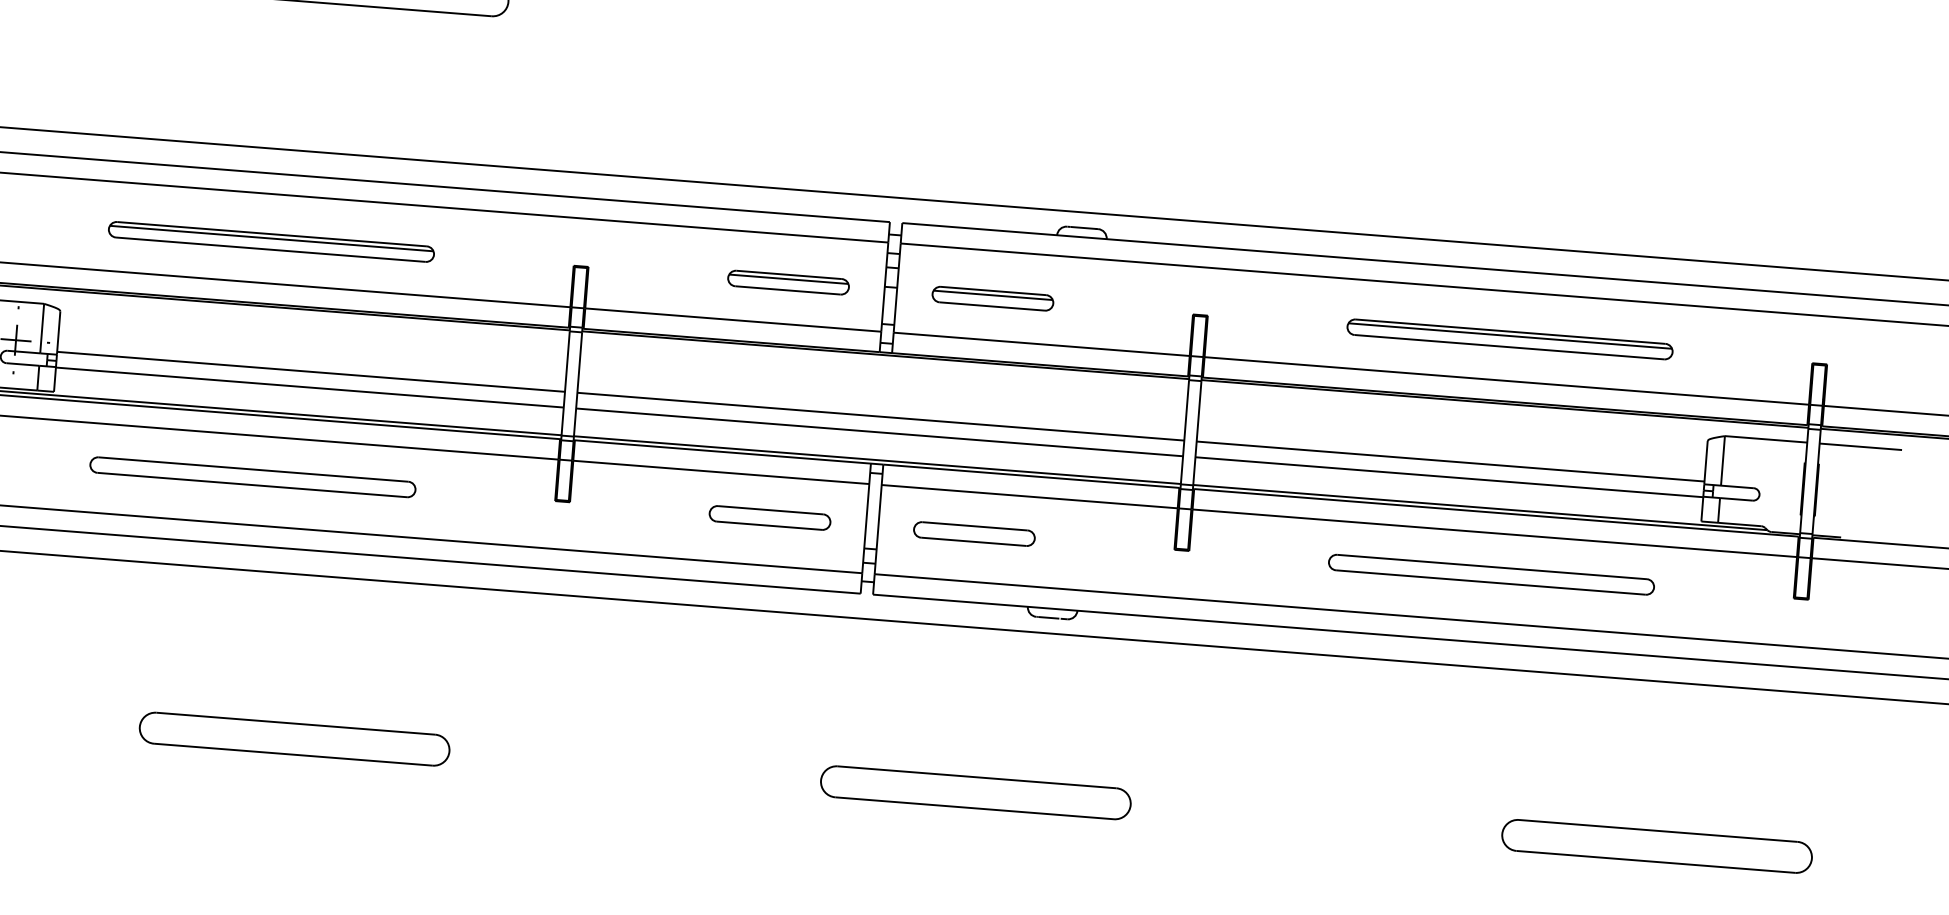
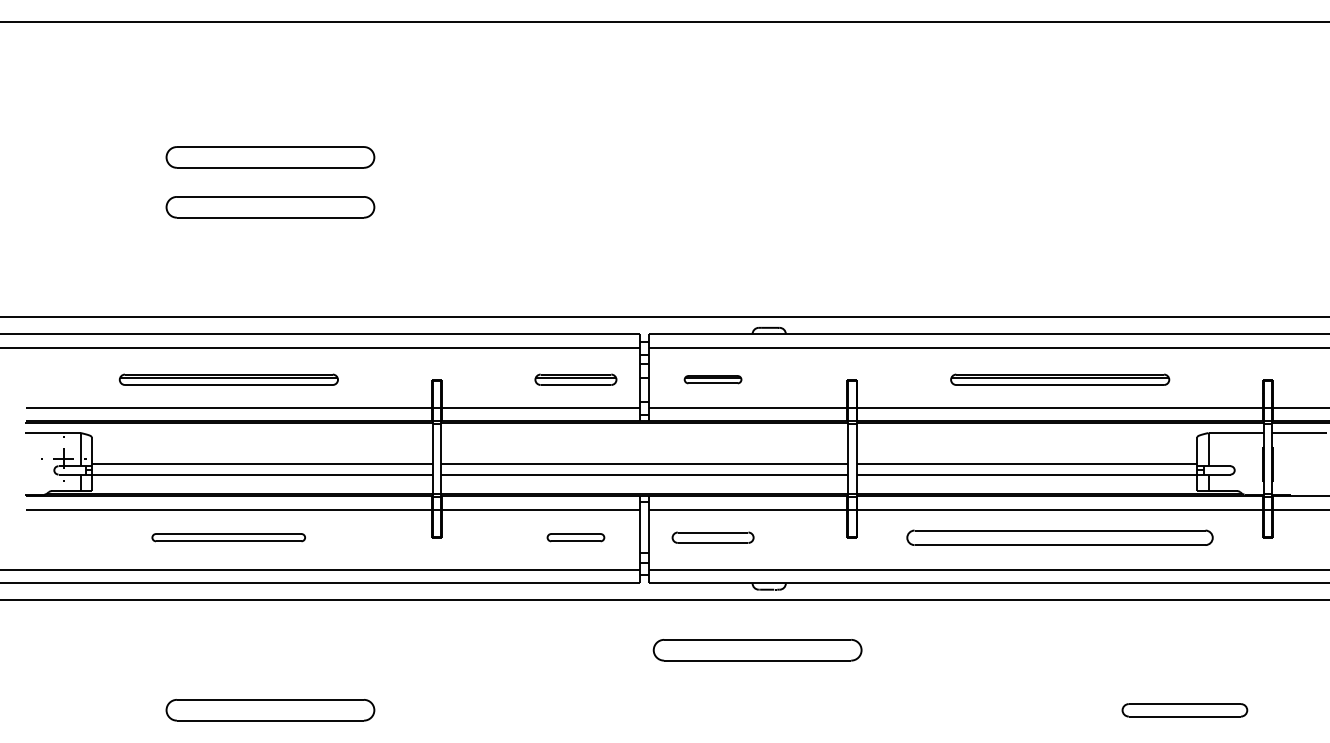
part: (992, 298) -> (712, 379), size x0.7
part: (252, 476) -> (228, 537), size x0.7
part: (769, 517) -> (575, 537), size x0.7
part: (1492, 574) -> (1060, 537), size x1.4
part: (975, 793) -> (757, 650), moved
part: (1656, 846) -> (1184, 710), size x0.6

